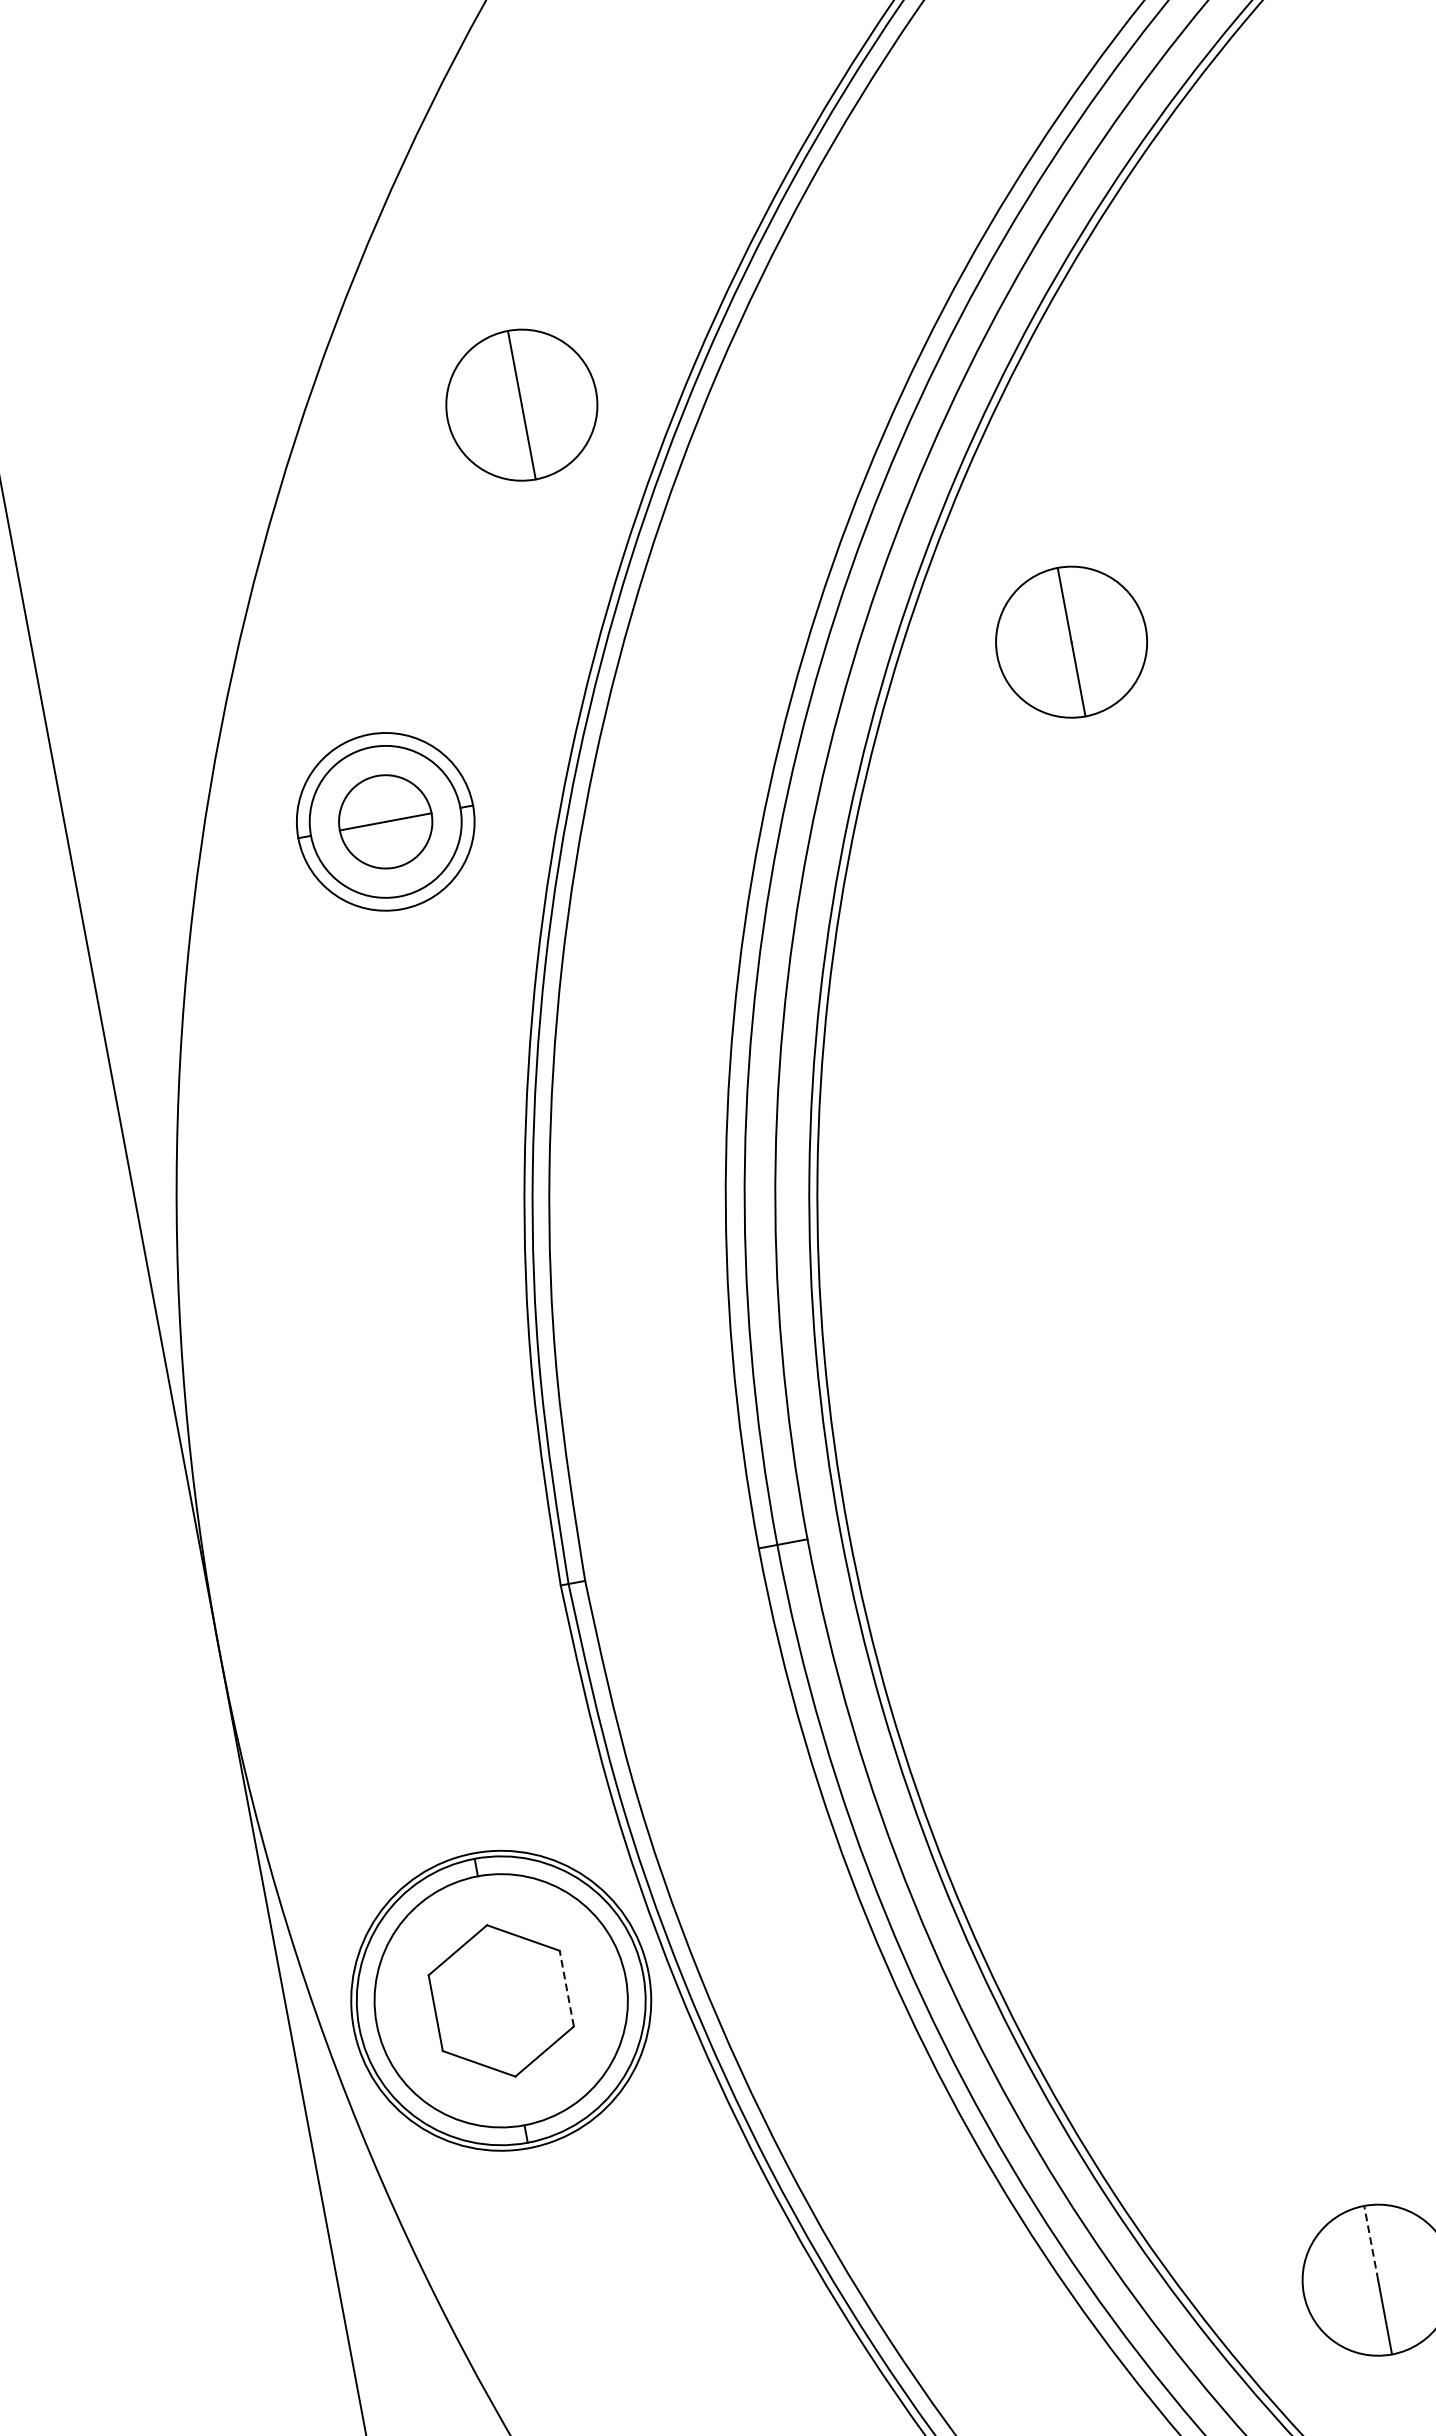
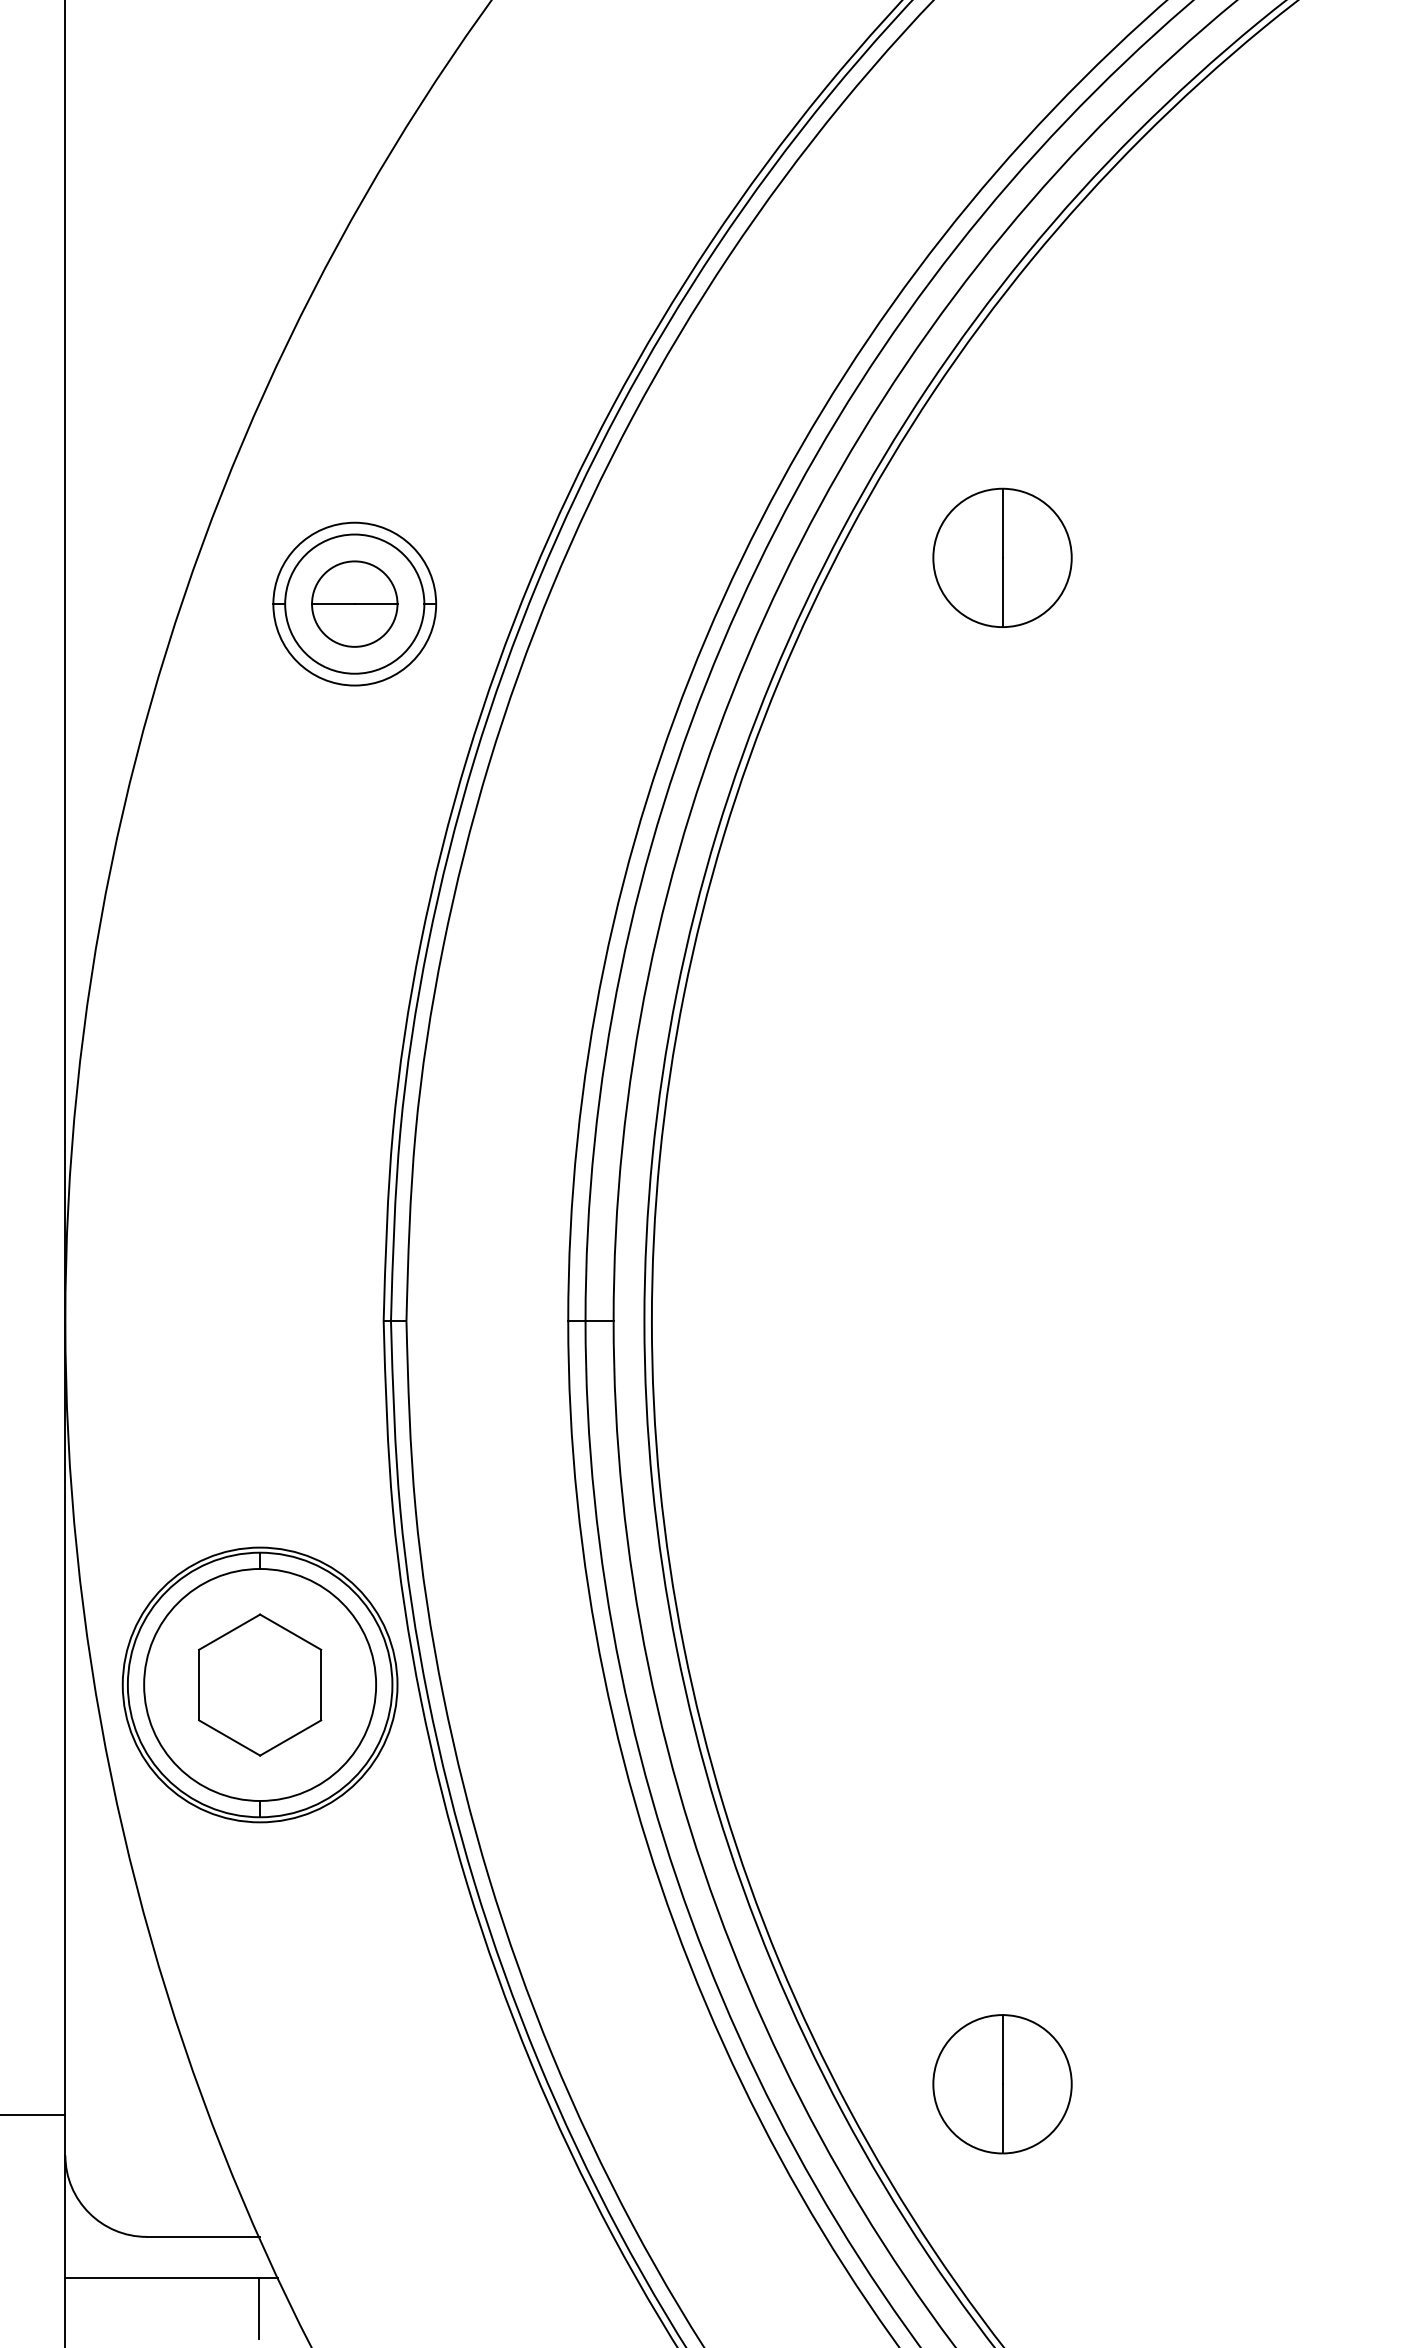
part: (521, 404) -> (547, 251), removed
line: (566, 1987) -> (321, 1684), dashed -> solid
line: (1371, 2242) -> (1002, 2049), dashed -> solid

